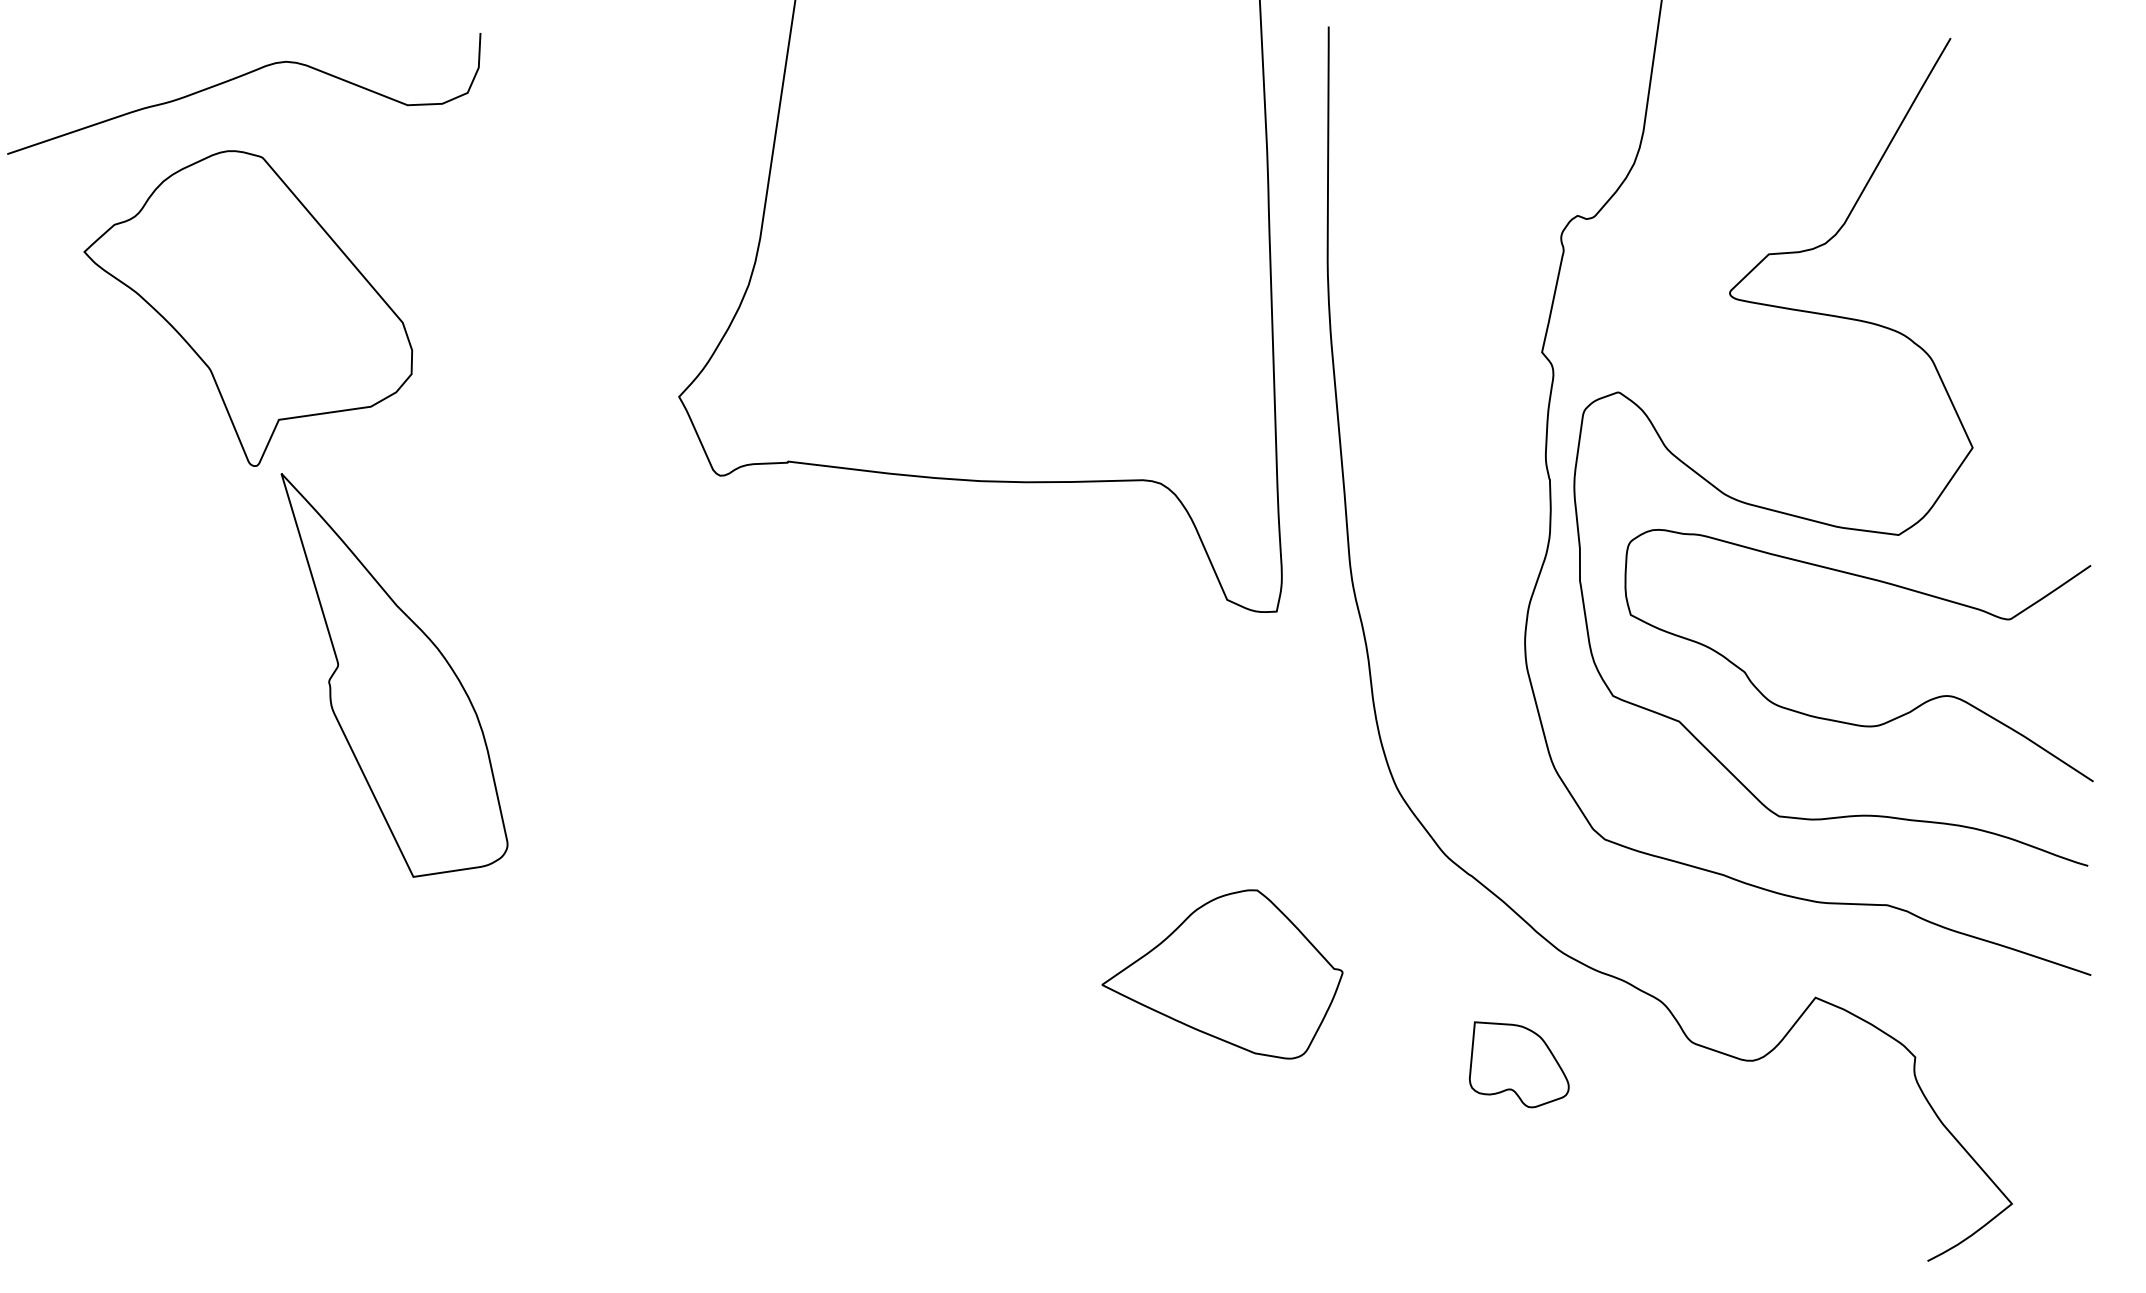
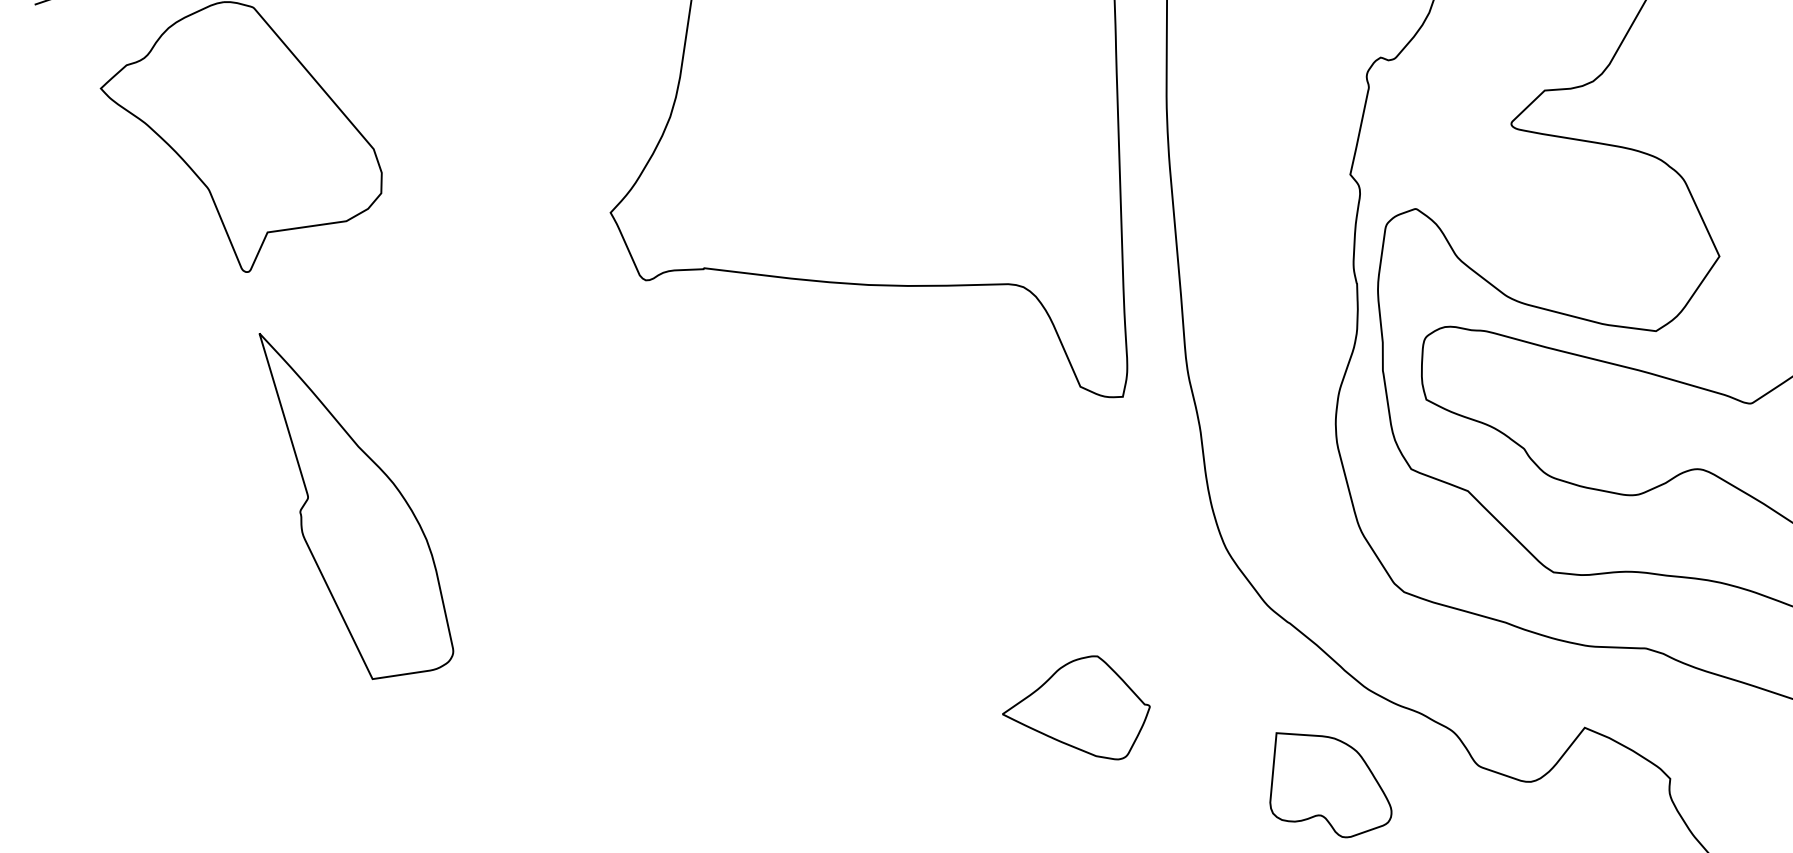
part: (394, 675) -> (356, 506), moved
part: (1221, 974) -> (1075, 707), size x0.71
part: (1518, 1064) -> (1330, 785), size x1.43

